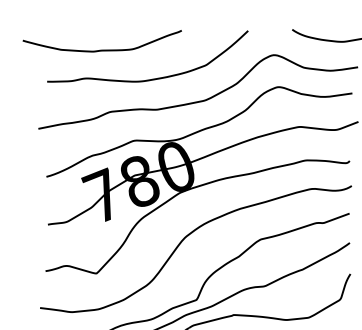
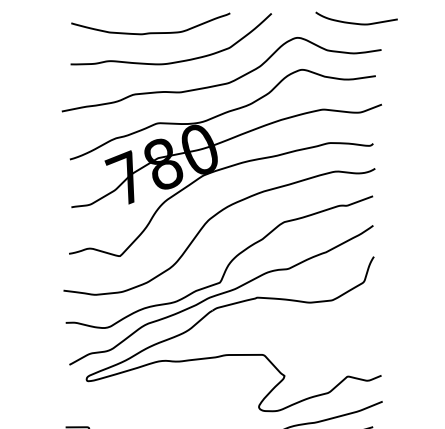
curve: (102, 49) -> (150, 32), moved

